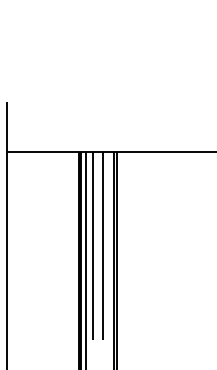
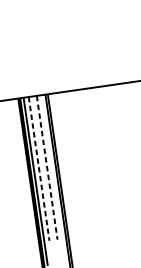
line: (92, 245) -> (39, 168), solid -> dashed
line: (103, 245) -> (47, 167), solid -> dashed

